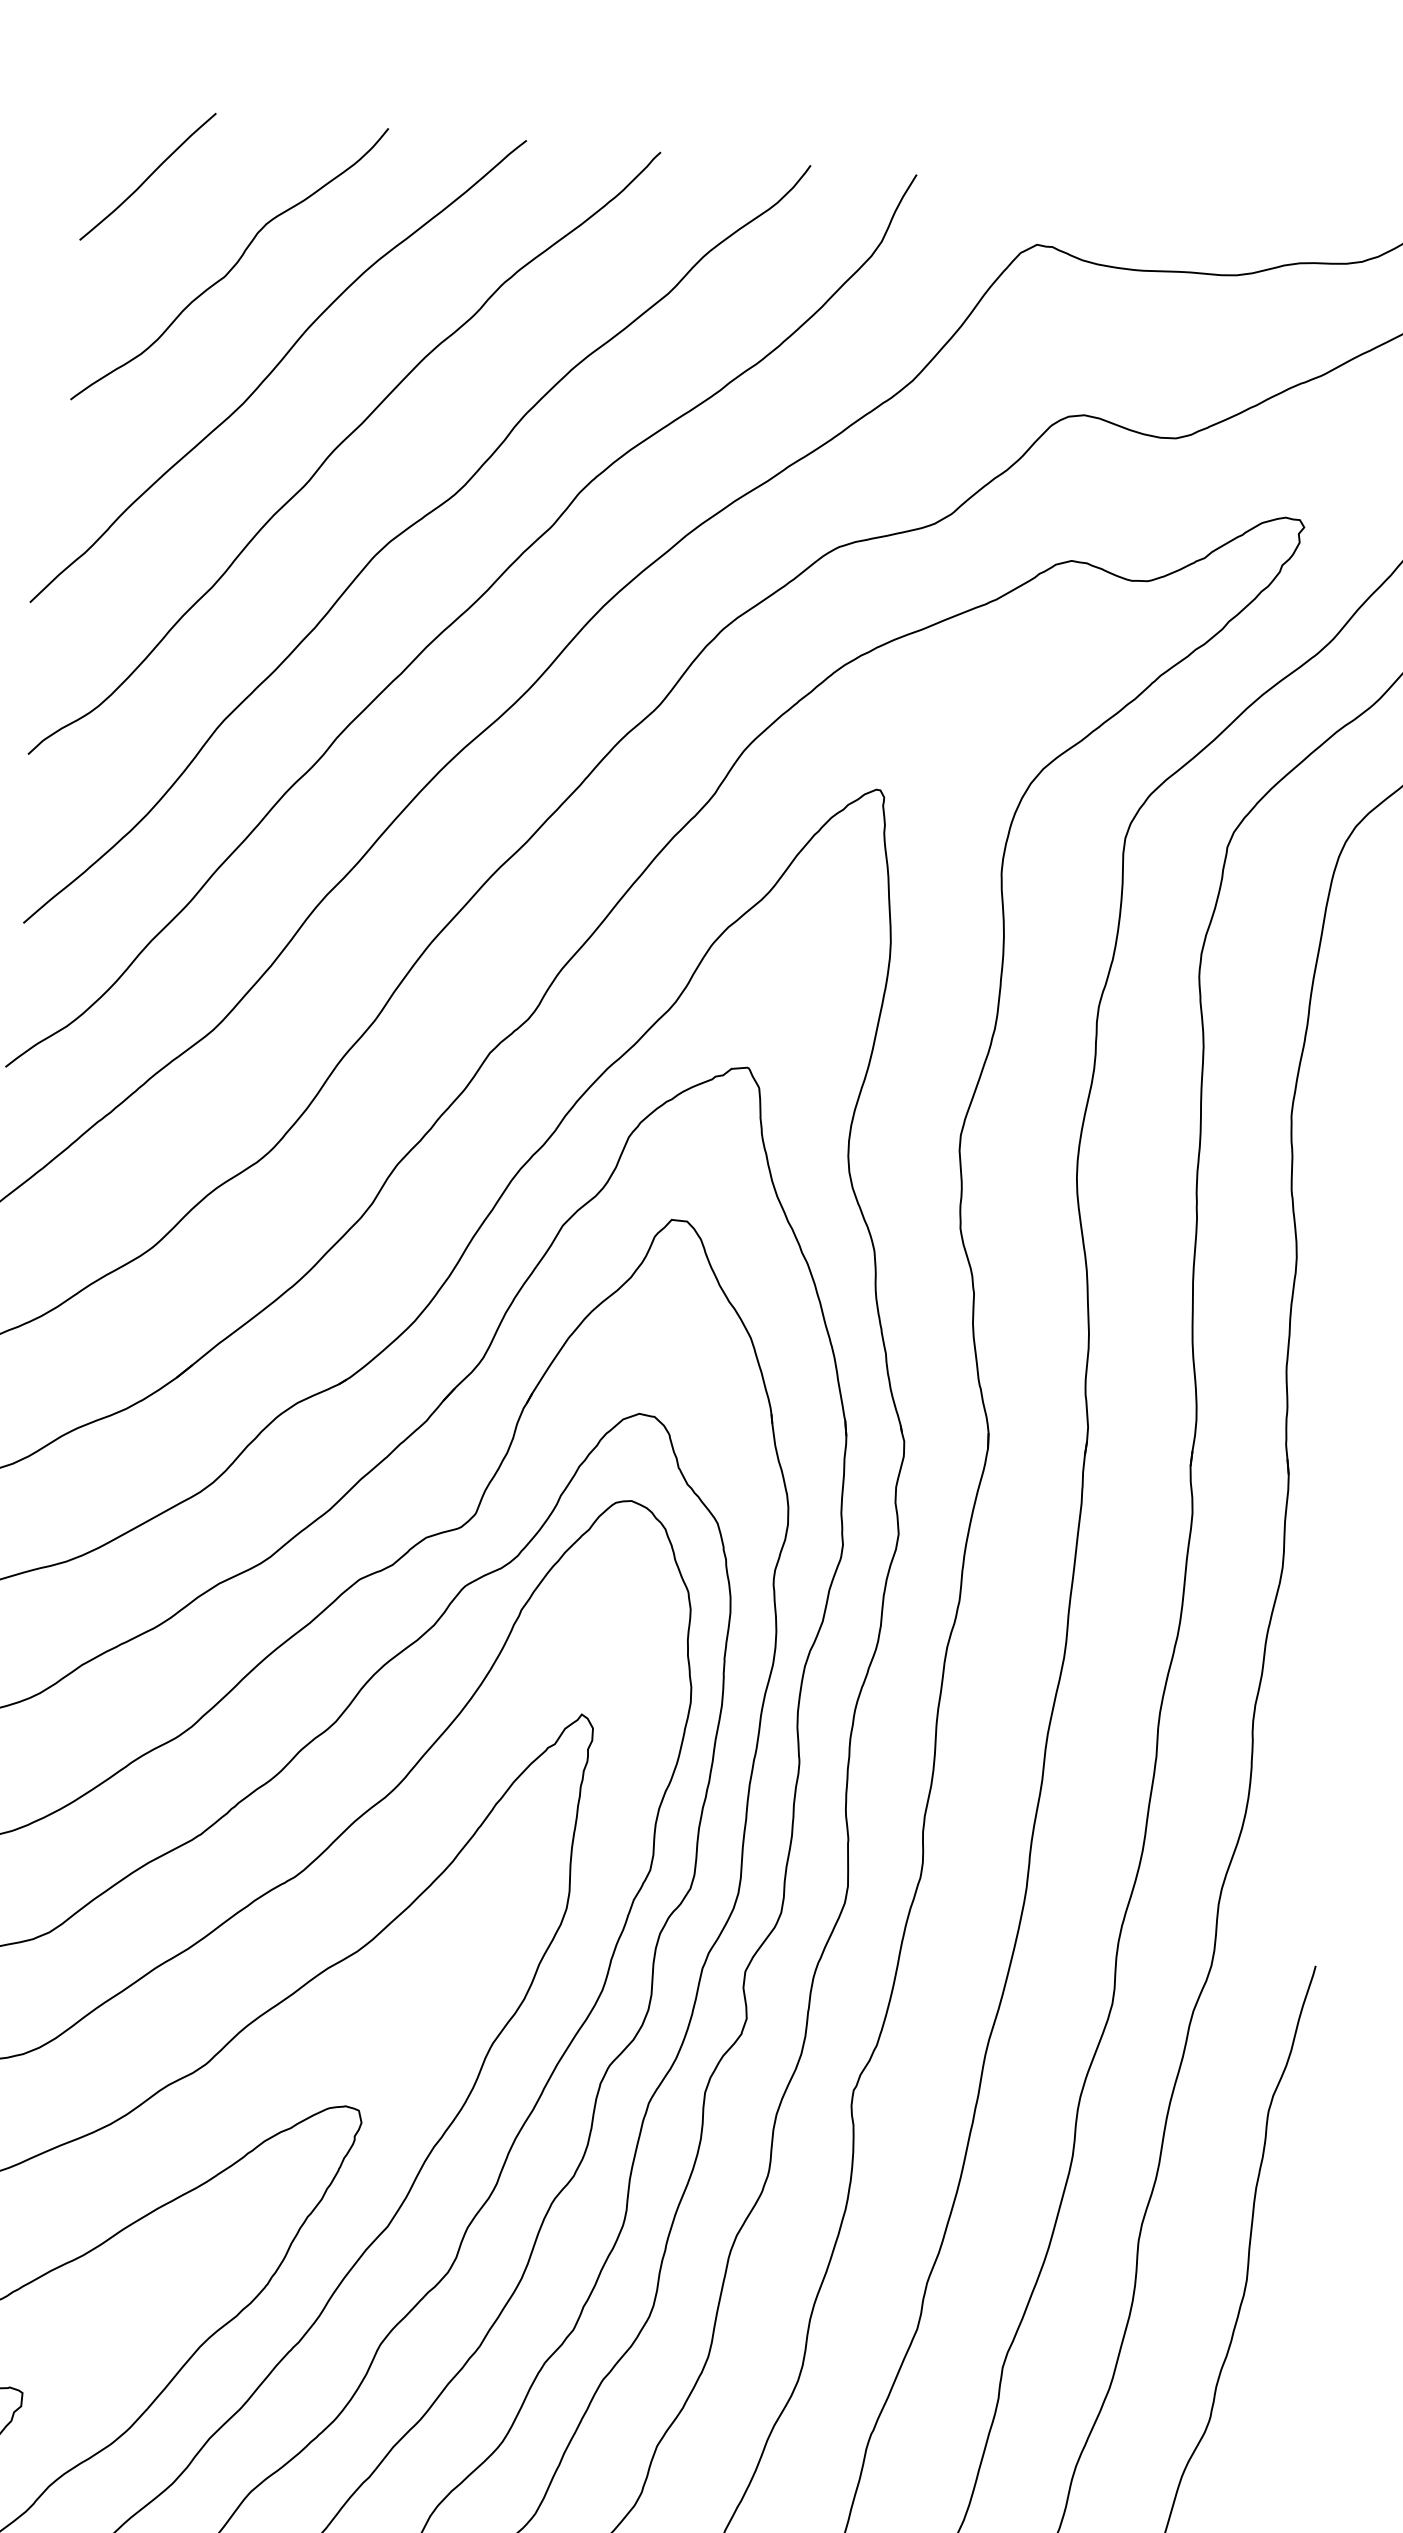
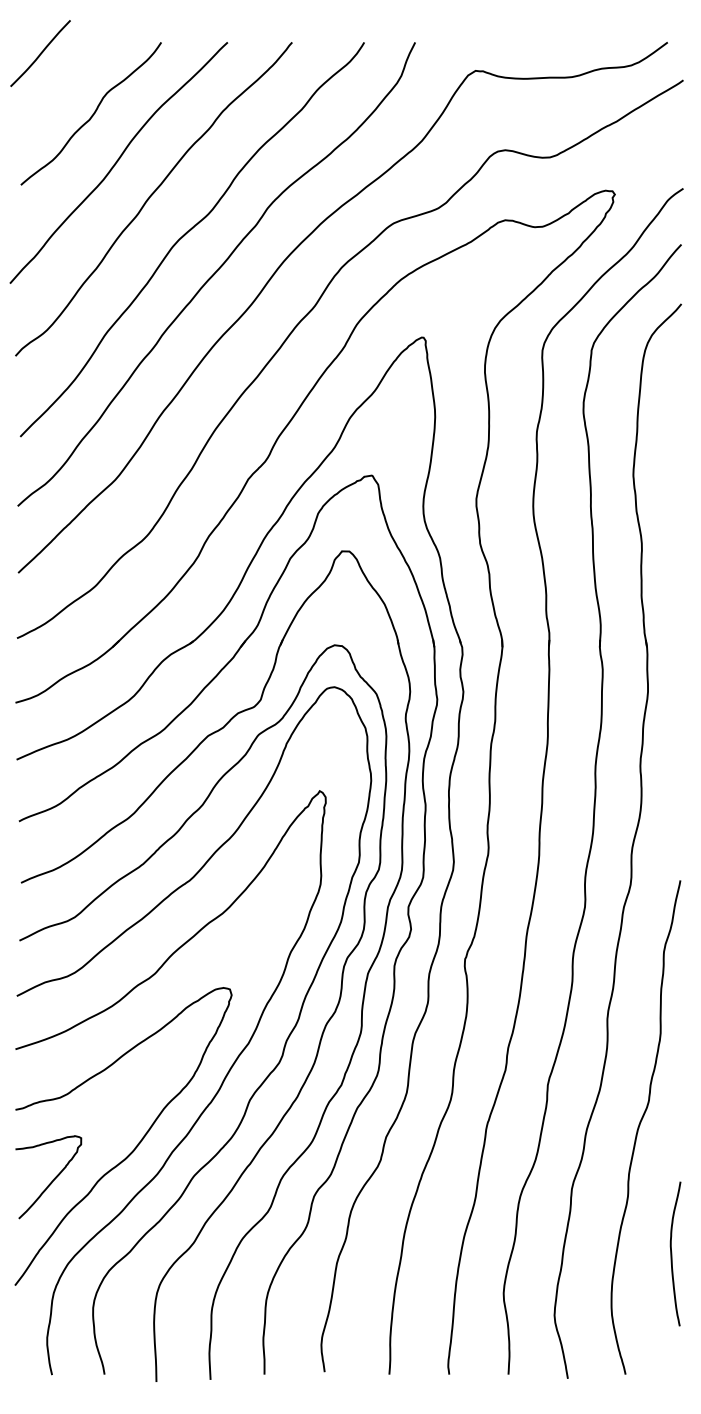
curve: (147, 176) -> (40, 53), moved

